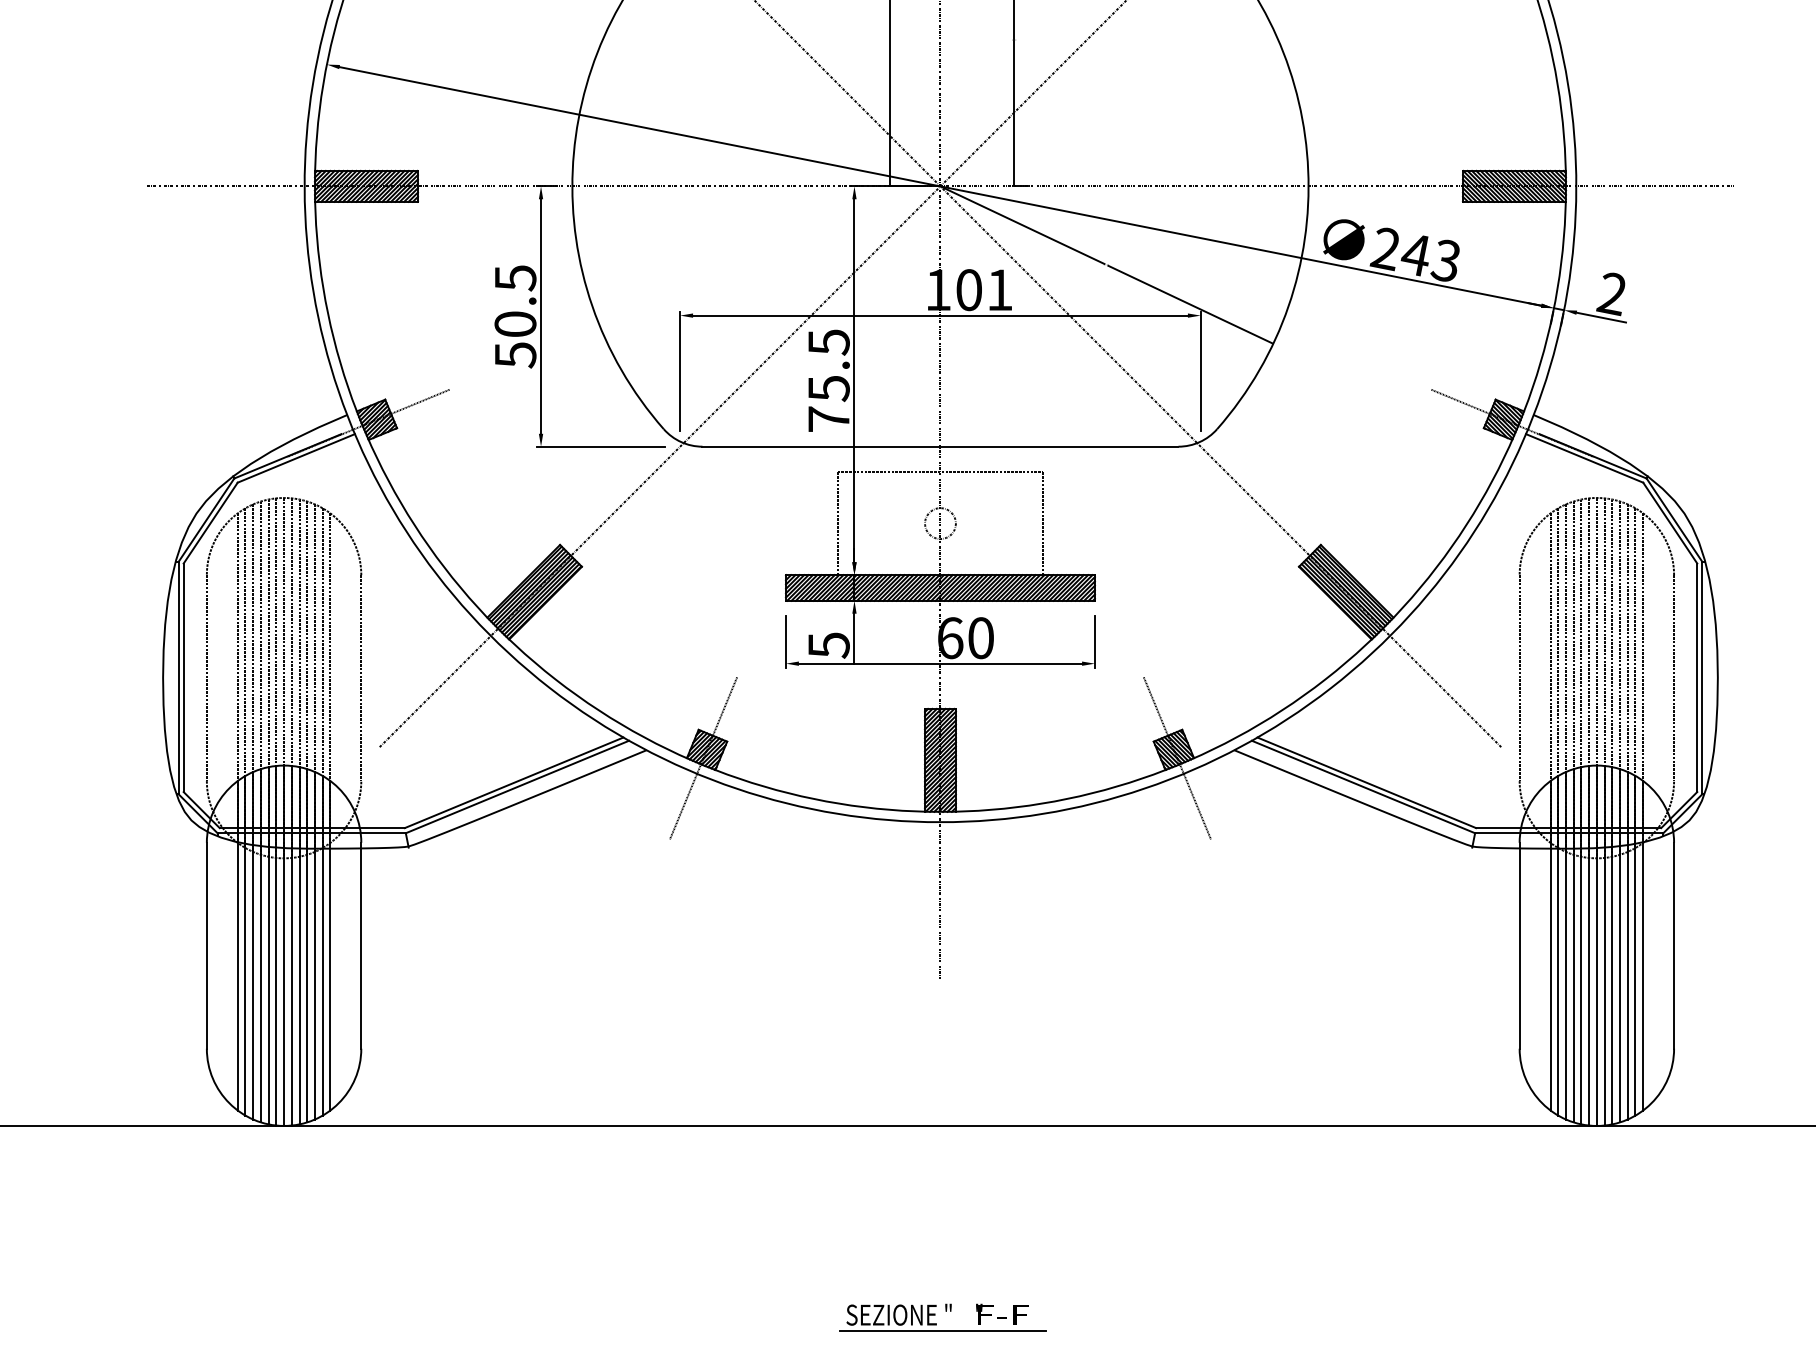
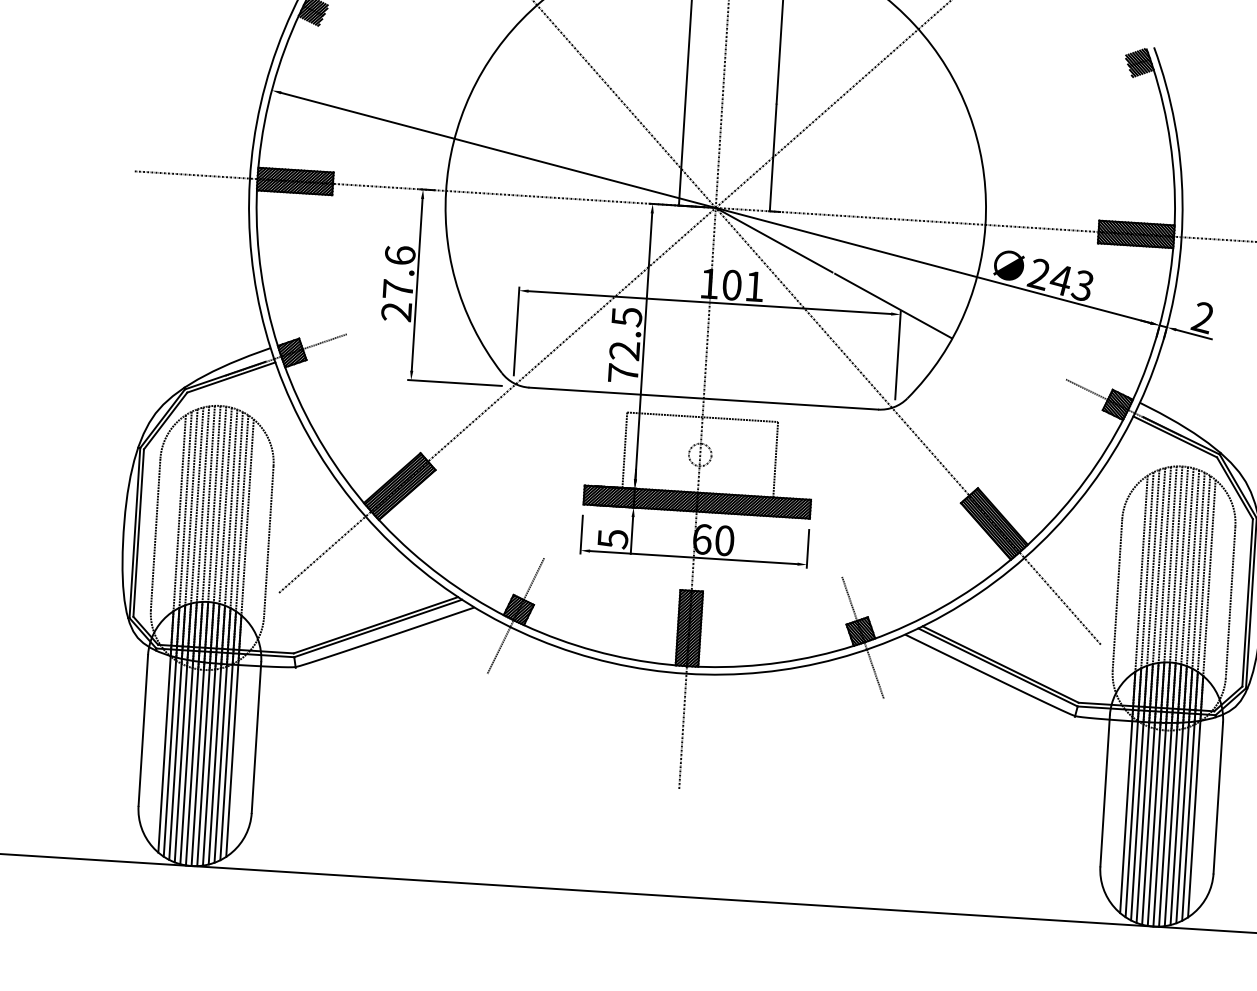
text: (515, 316) -> (398, 283), 50.5 -> 27.6
text: (828, 388) -> (624, 350), 75.5 -> 72.5

